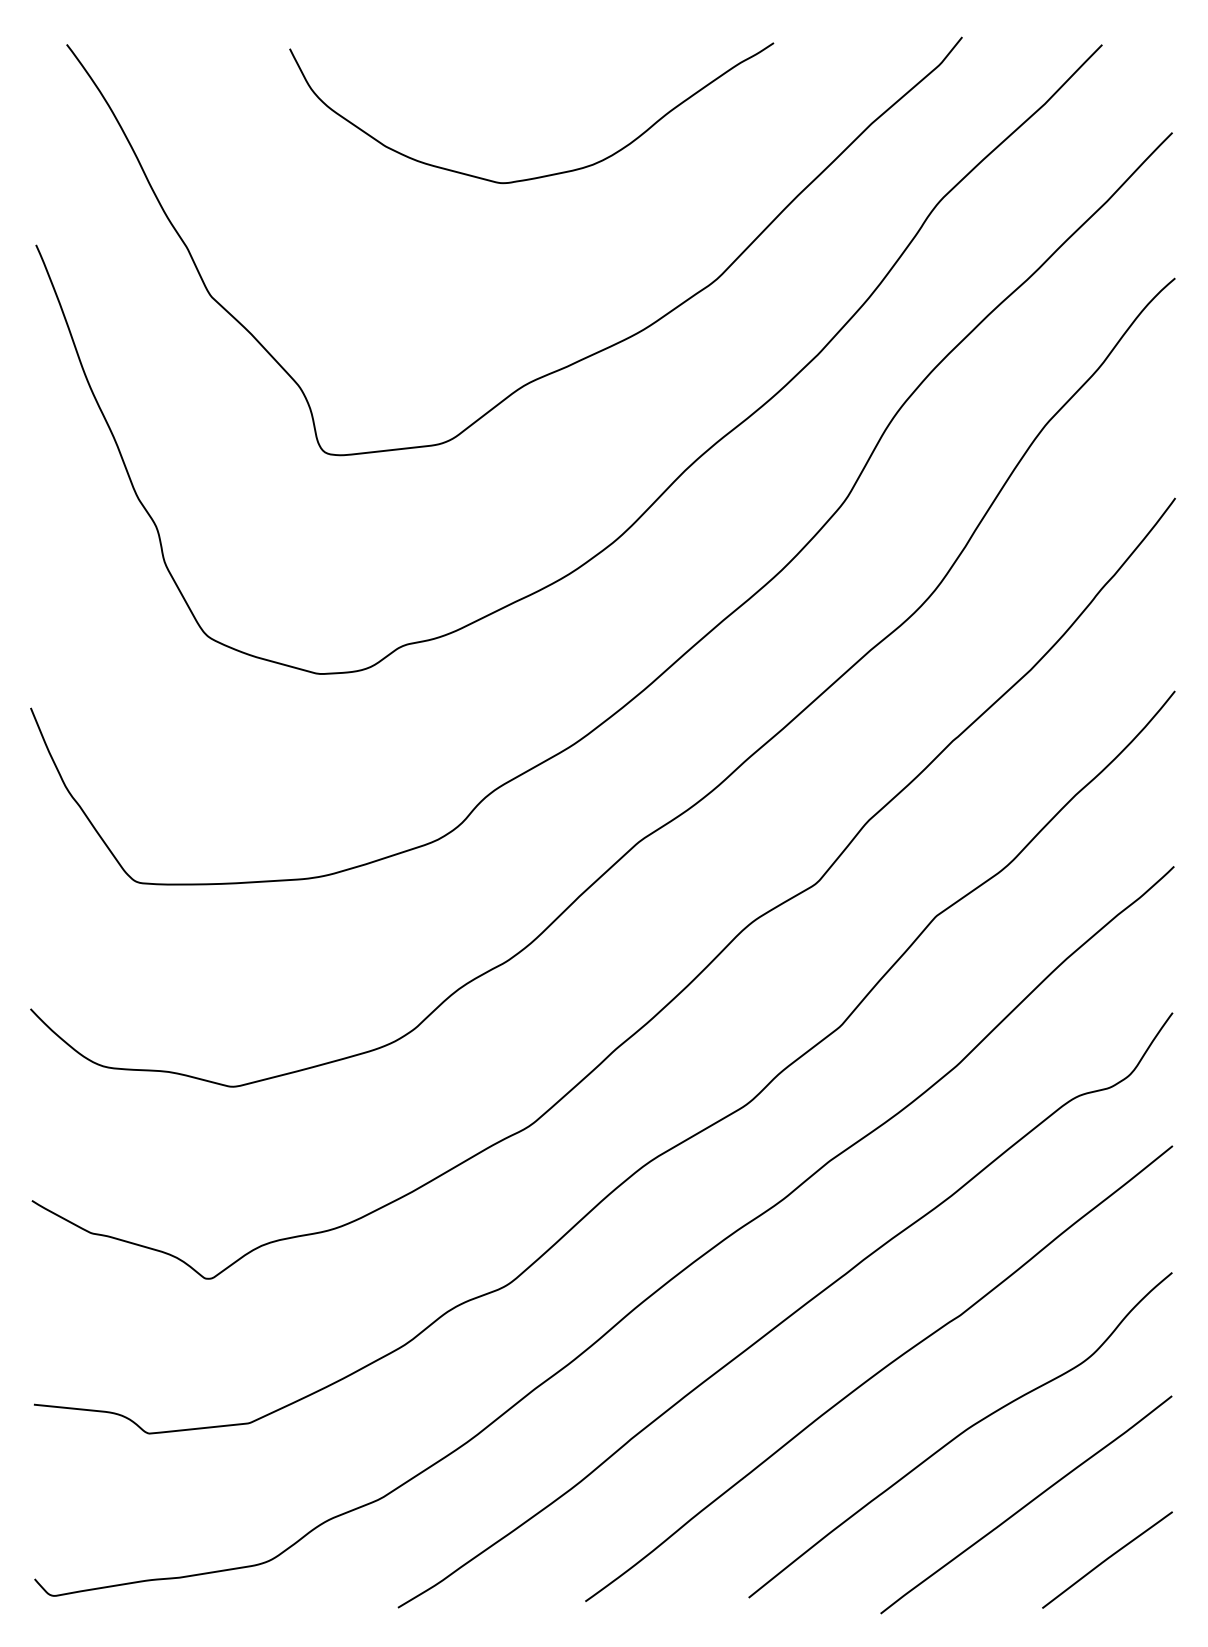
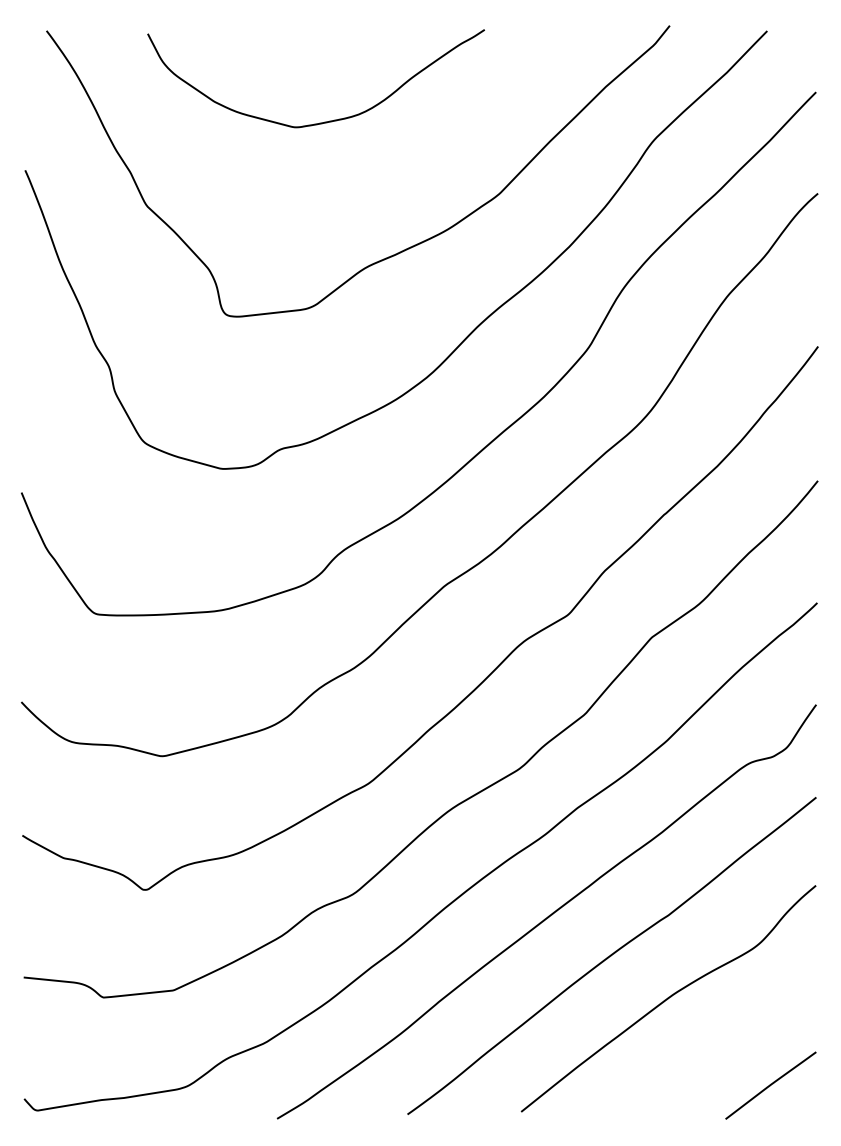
curve: (543, 174) -> (324, 121), moved
curve: (1026, 1505) -> (714, 1047), removed

